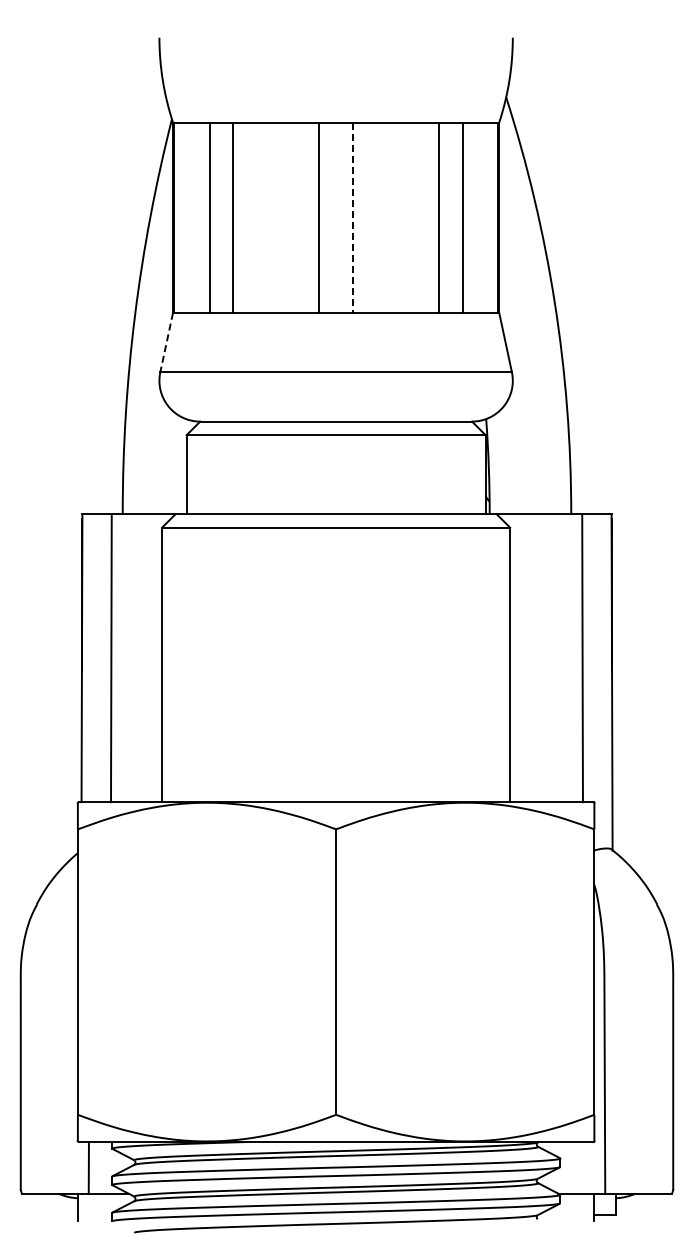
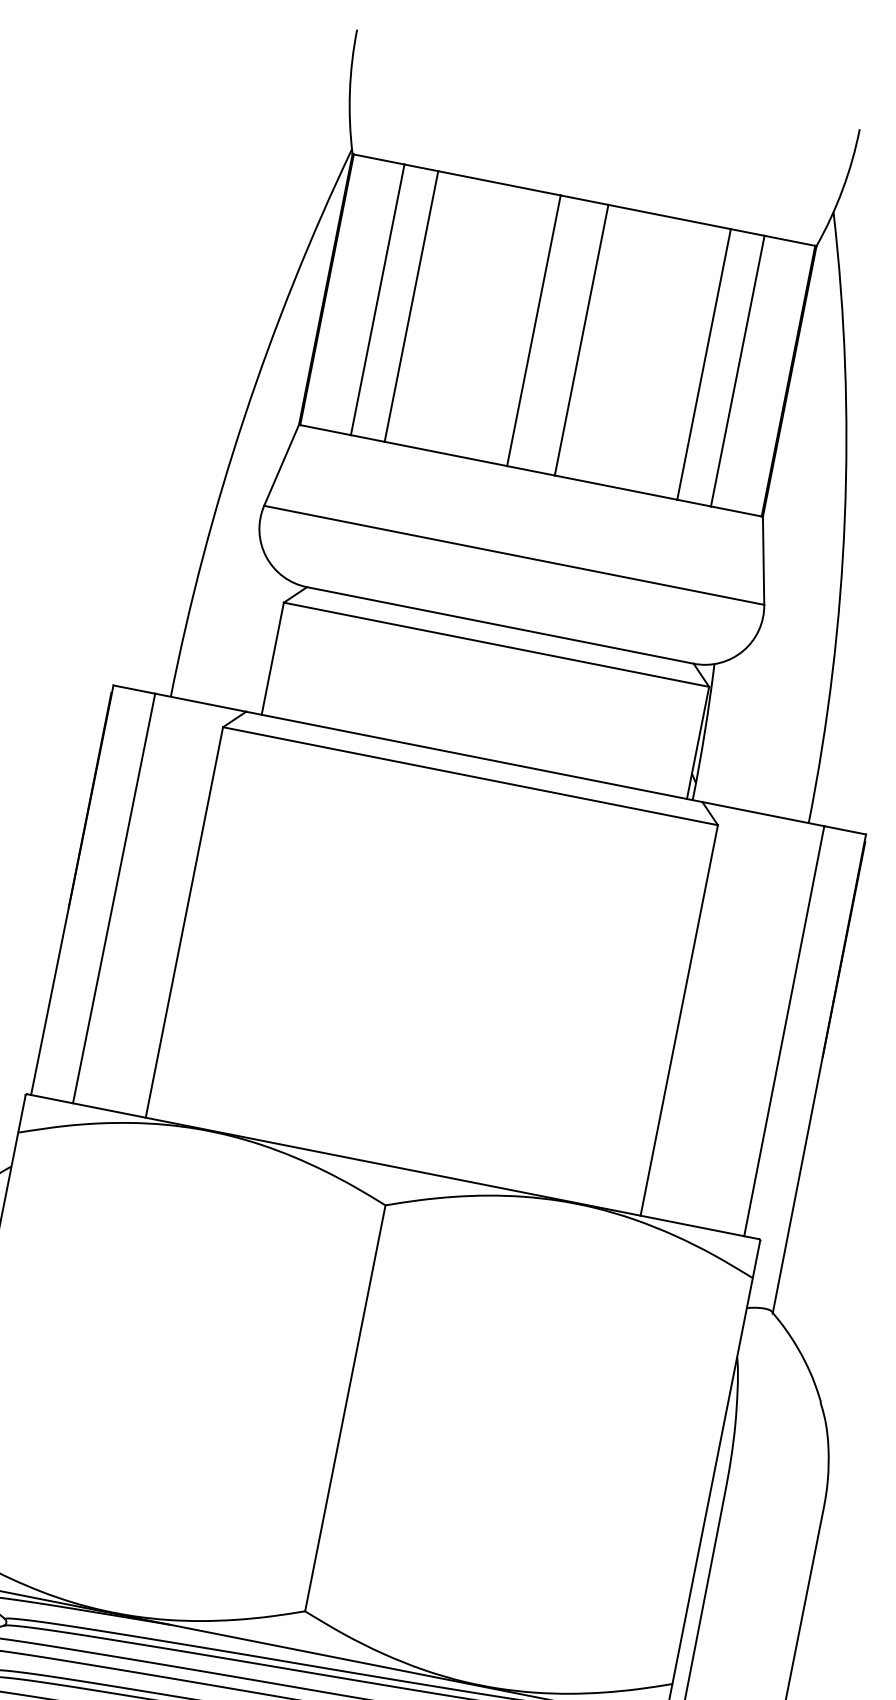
line: (352, 218) -> (580, 341), dashed -> solid
line: (166, 343) -> (281, 466), dashed -> solid

